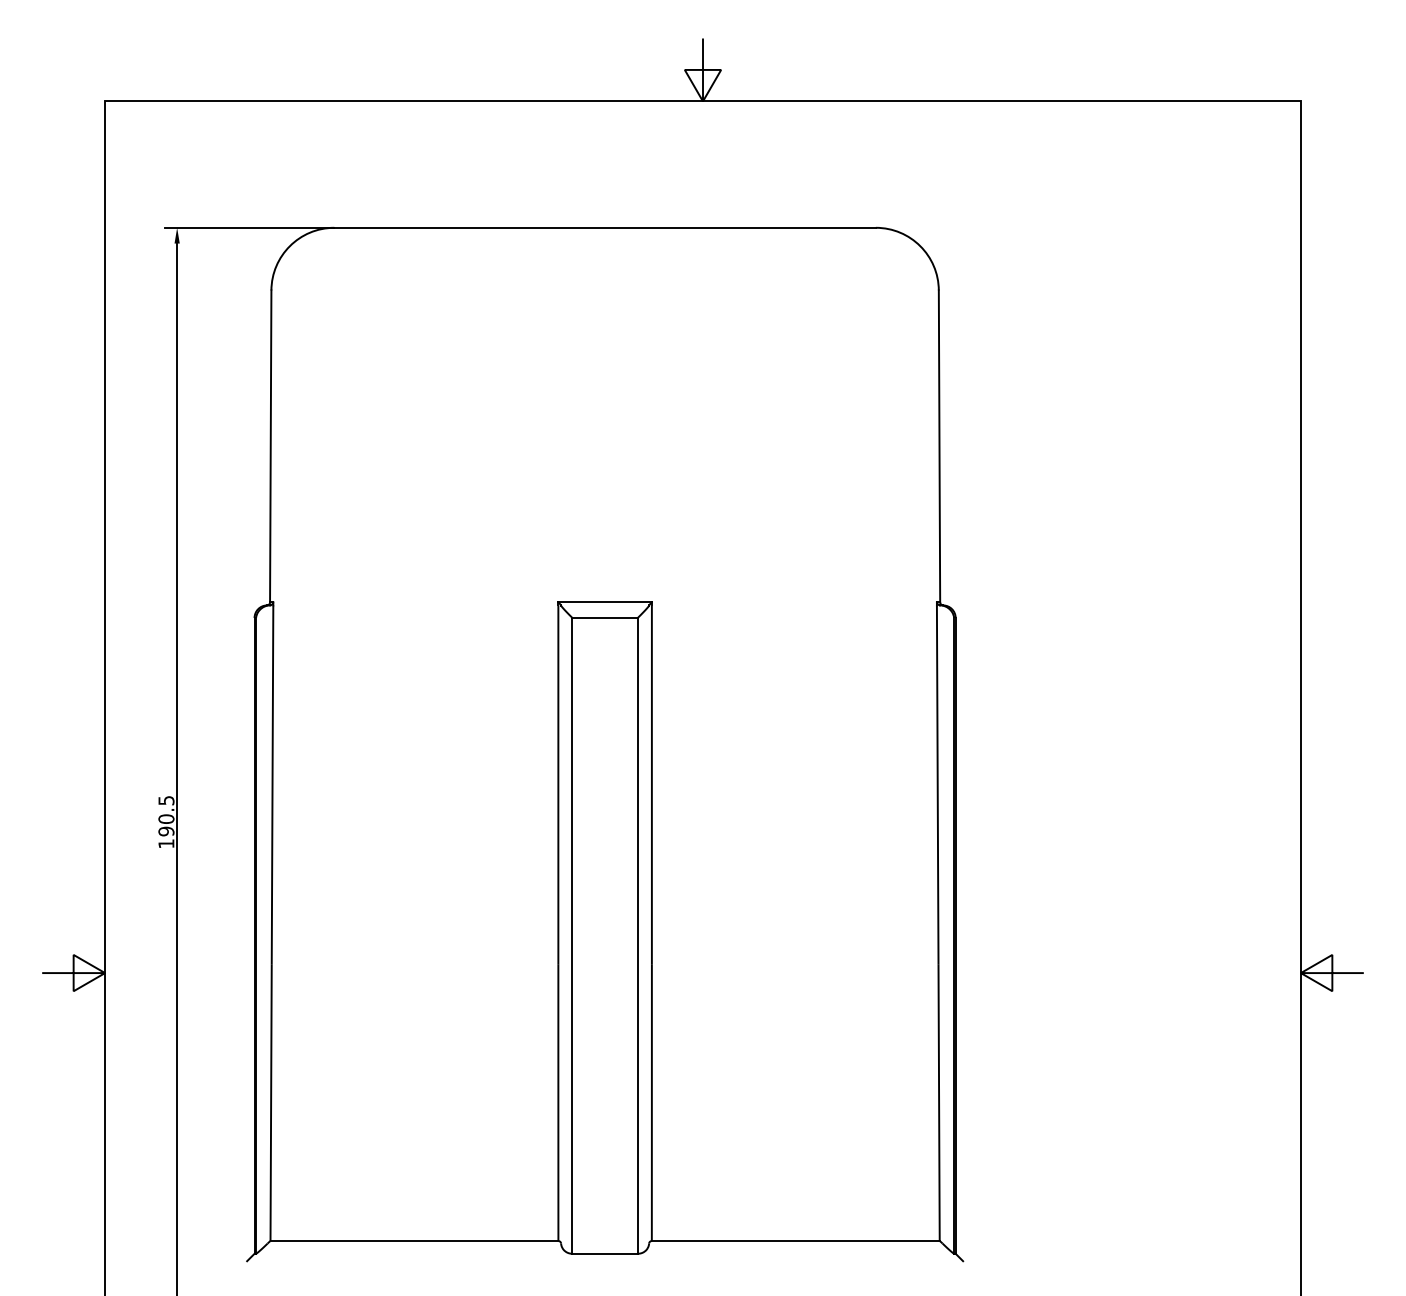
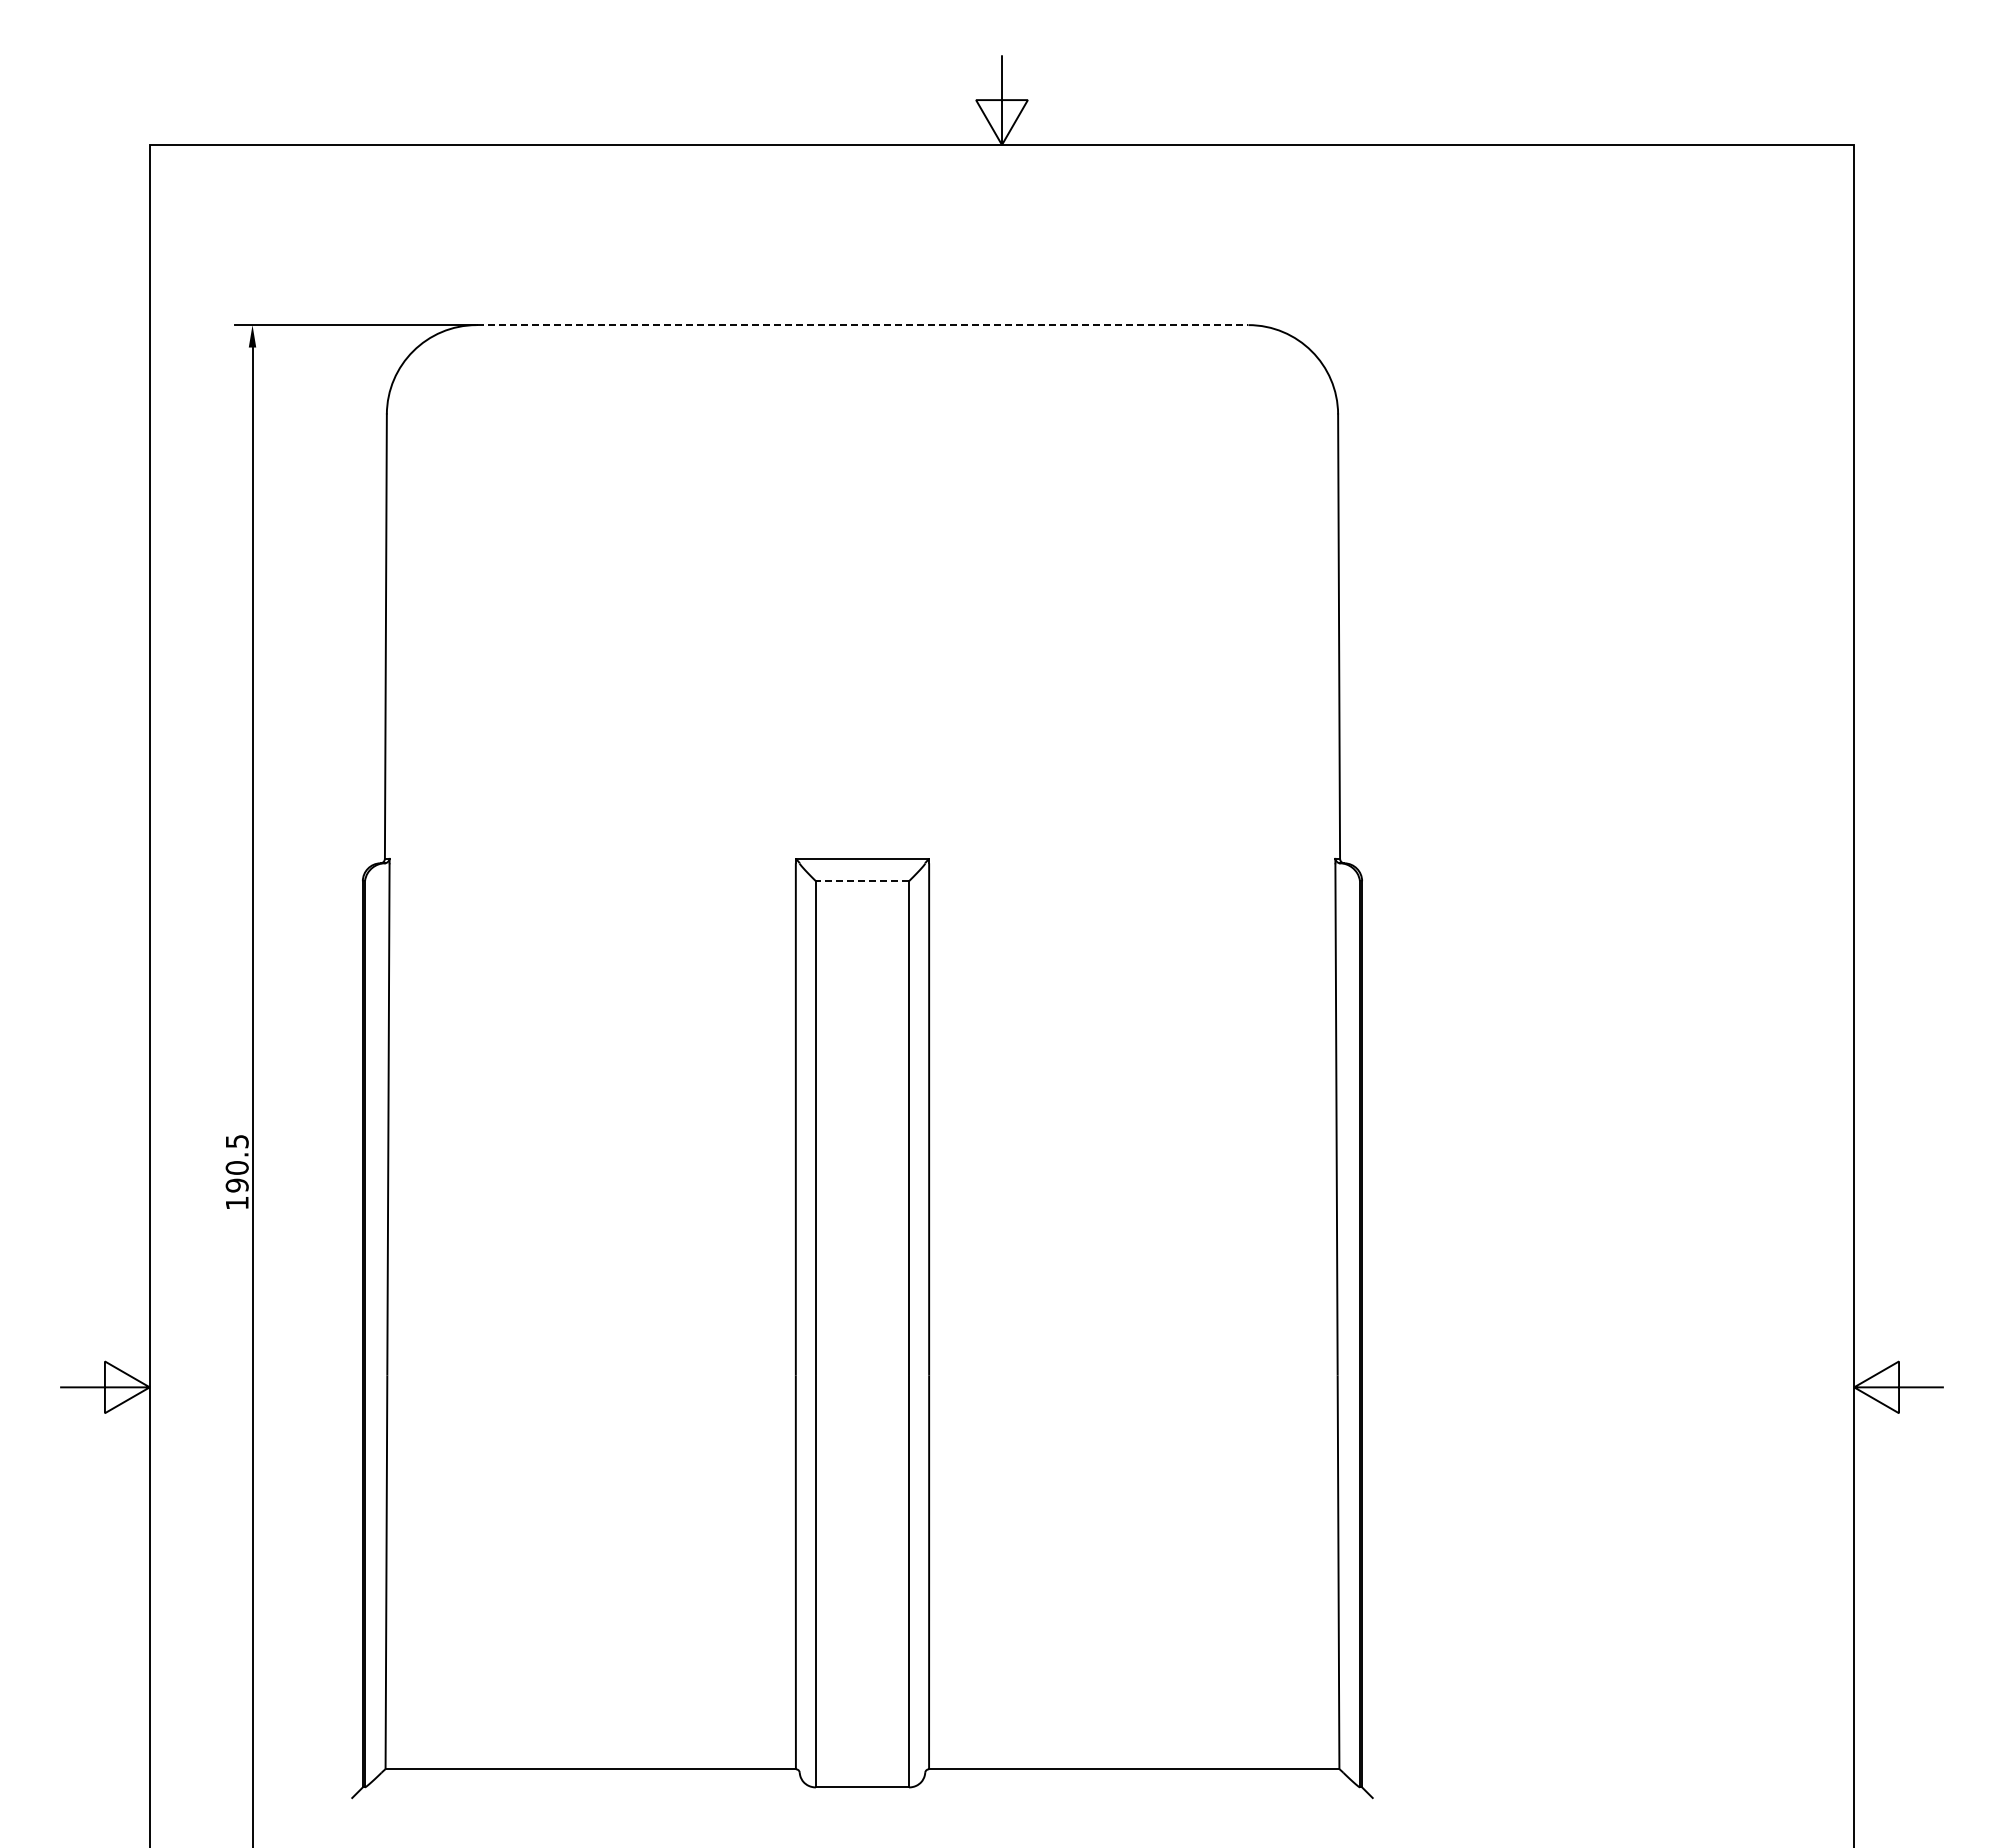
line: (605, 228) -> (862, 325), solid -> dashed
line: (605, 618) -> (862, 881), solid -> dashed

